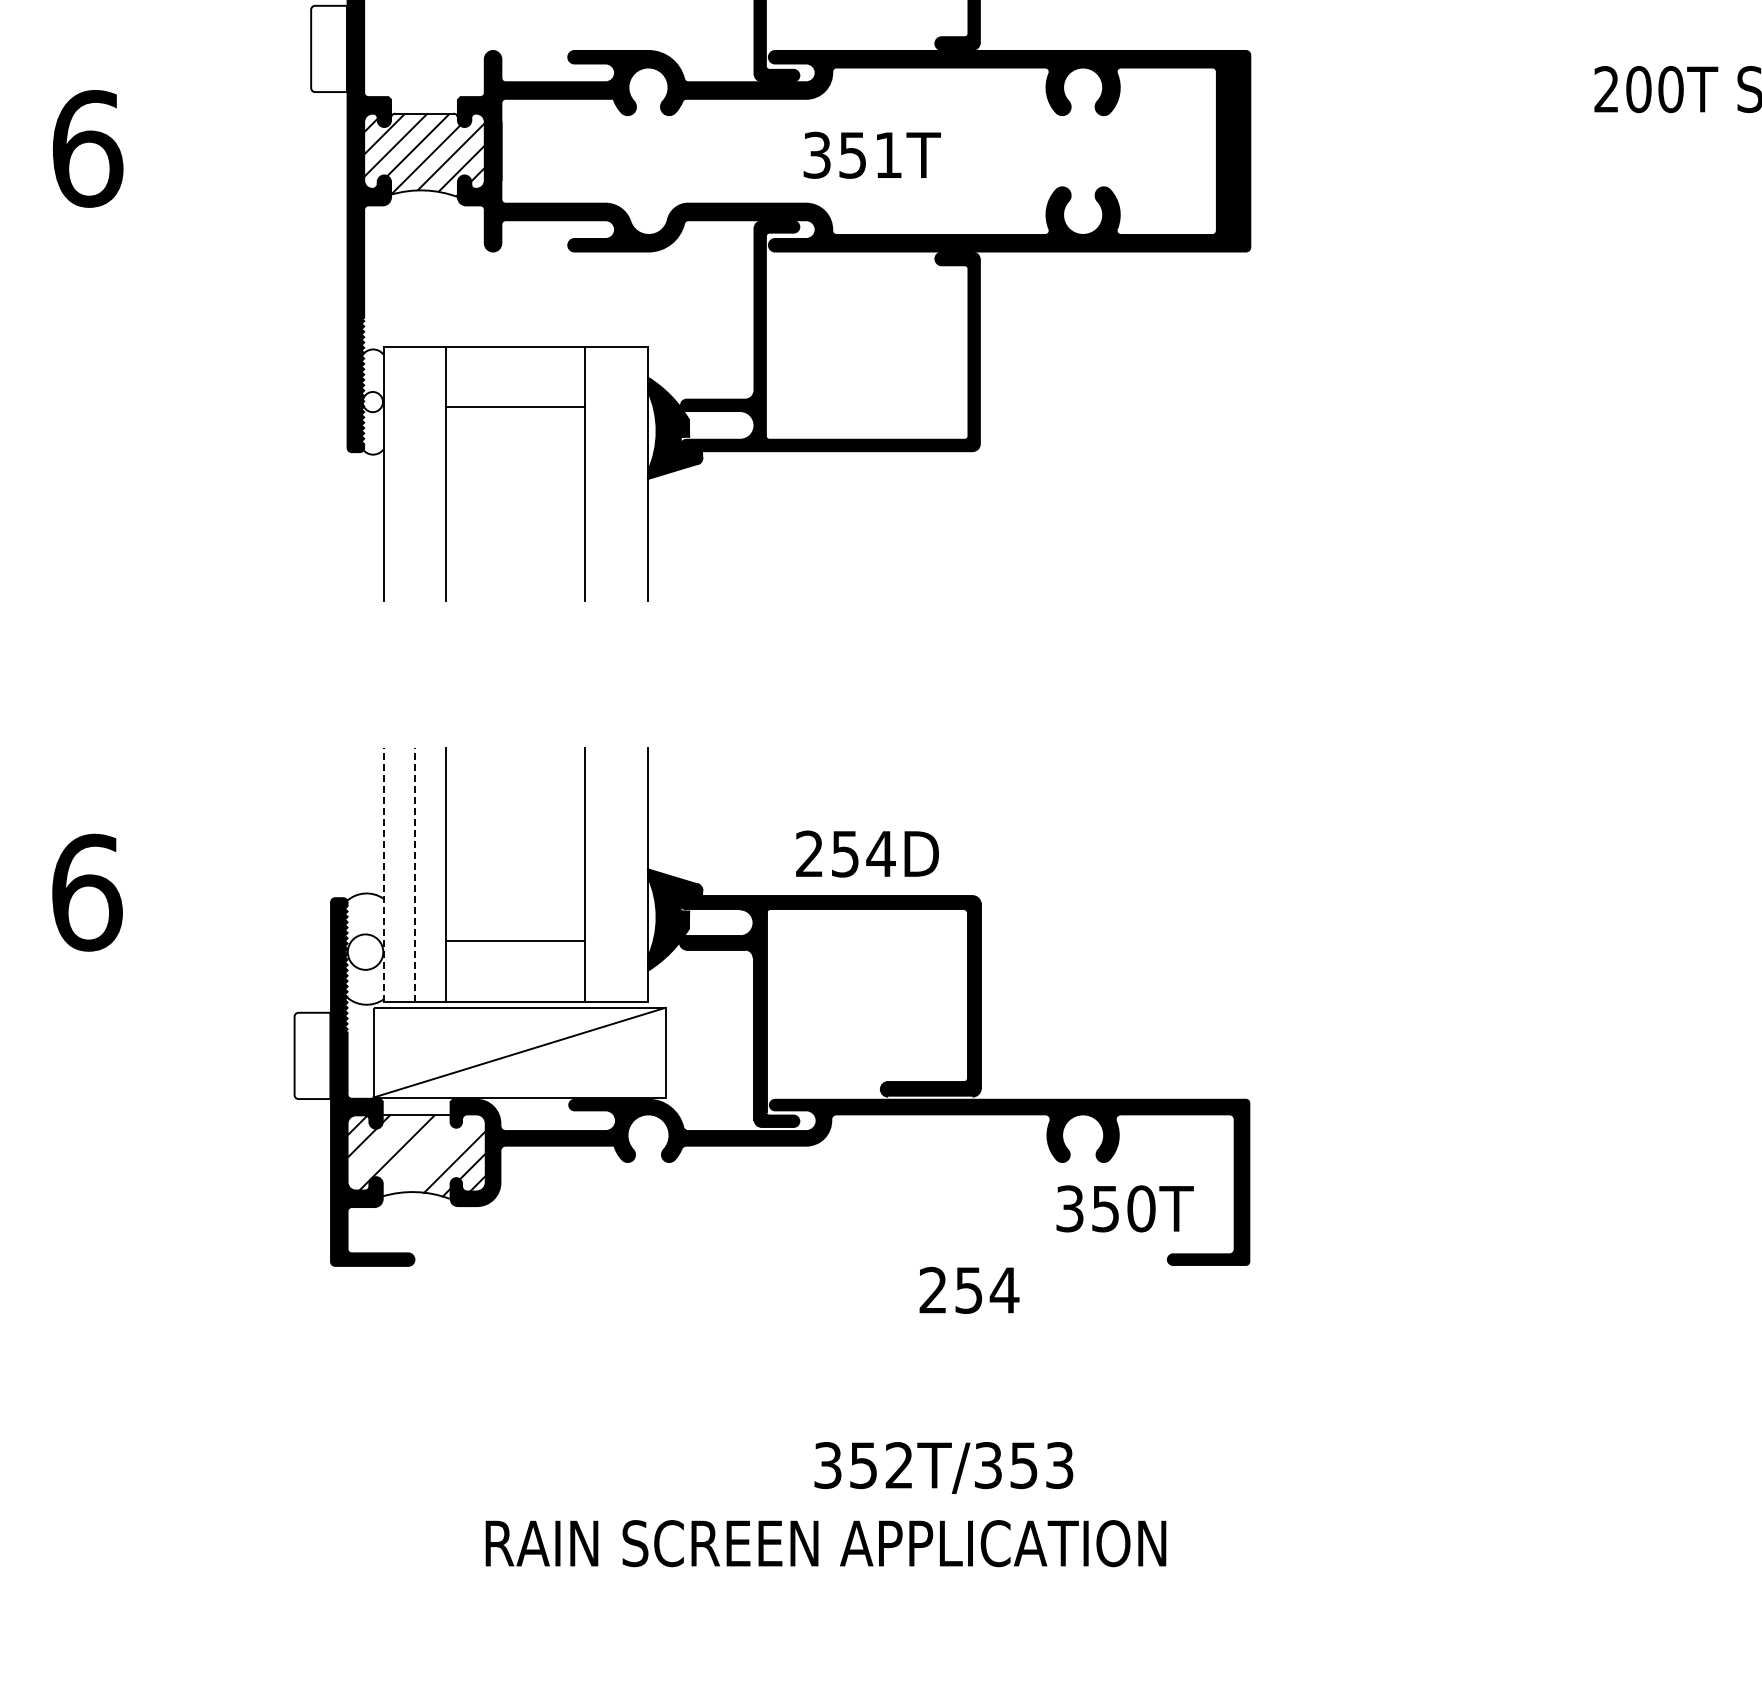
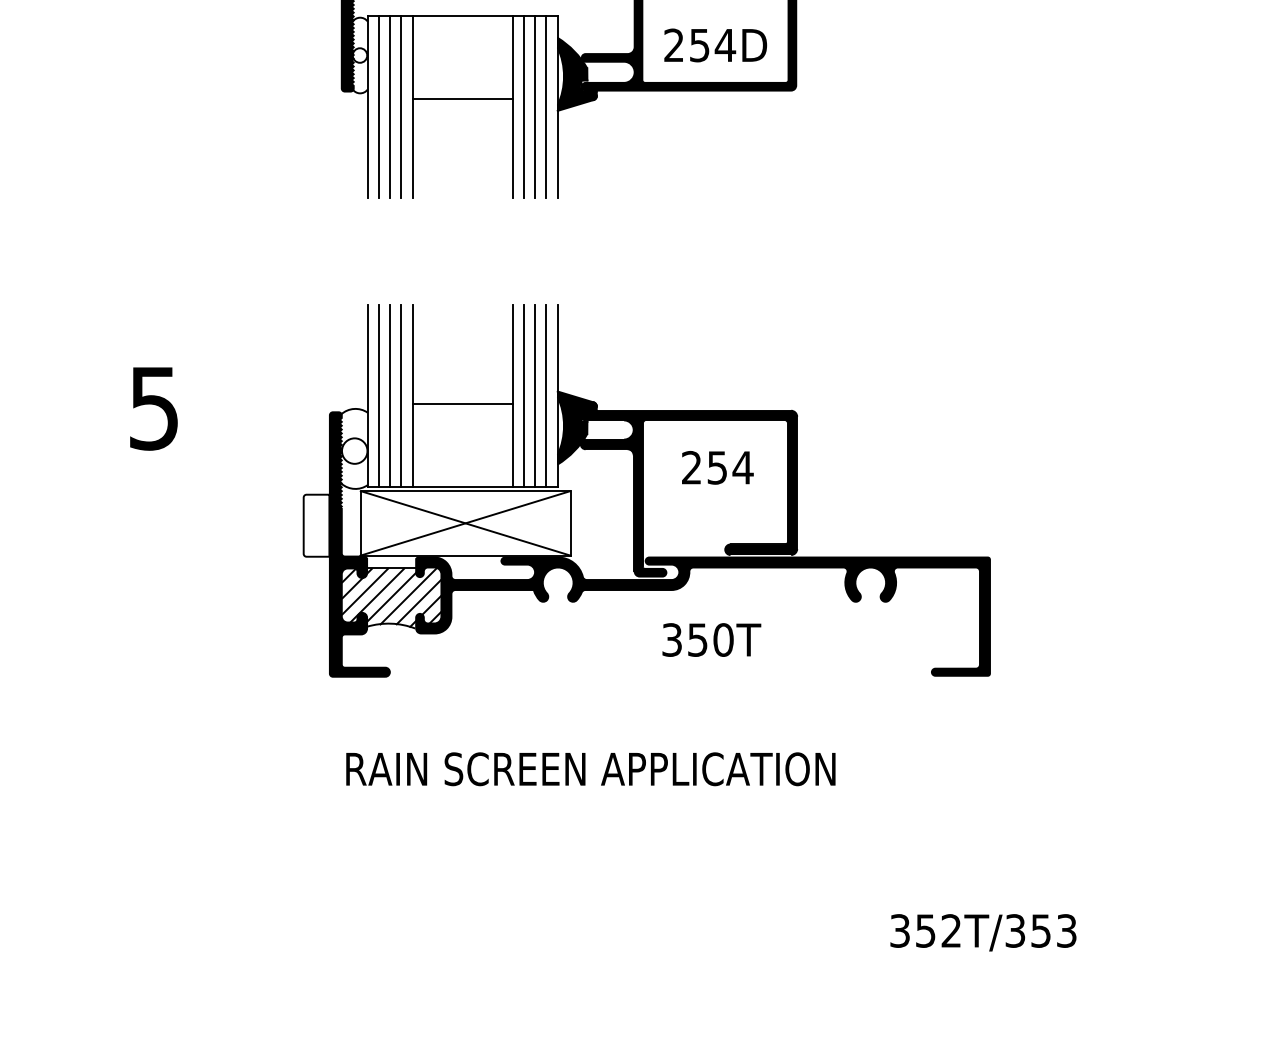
line: (515, 406) -> (462, 99), moved
line: (399, 473) -> (379, 106), added
line: (415, 473) -> (390, 106), added
line: (430, 473) -> (401, 106), added
line: (601, 473) -> (524, 106), added
line: (616, 473) -> (535, 106), added
line: (632, 473) -> (546, 106), added
text: (867, 853) -> (715, 45), moved
line: (399, 874) -> (379, 395), added
line: (430, 874) -> (401, 395), added
line: (601, 874) -> (524, 395), added
line: (616, 874) -> (535, 395), added
line: (632, 874) -> (546, 395), added
line: (383, 875) -> (367, 395), dashed -> solid
line: (415, 875) -> (390, 395), dashed -> solid
text: (87, 892) -> (154, 408), 6 -> 5
line: (515, 941) -> (462, 403), moved
line: (519, 1052) -> (465, 523), added
line: (379, 1147) -> (364, 591), added
line: (416, 1154) -> (391, 596), added
line: (439, 1154) -> (407, 596), added
text: (1124, 1208) -> (711, 639), moved
text: (969, 1289) -> (717, 467), moved
text: (943, 1467) -> (983, 932), moved
text: (825, 1543) -> (590, 769), moved

